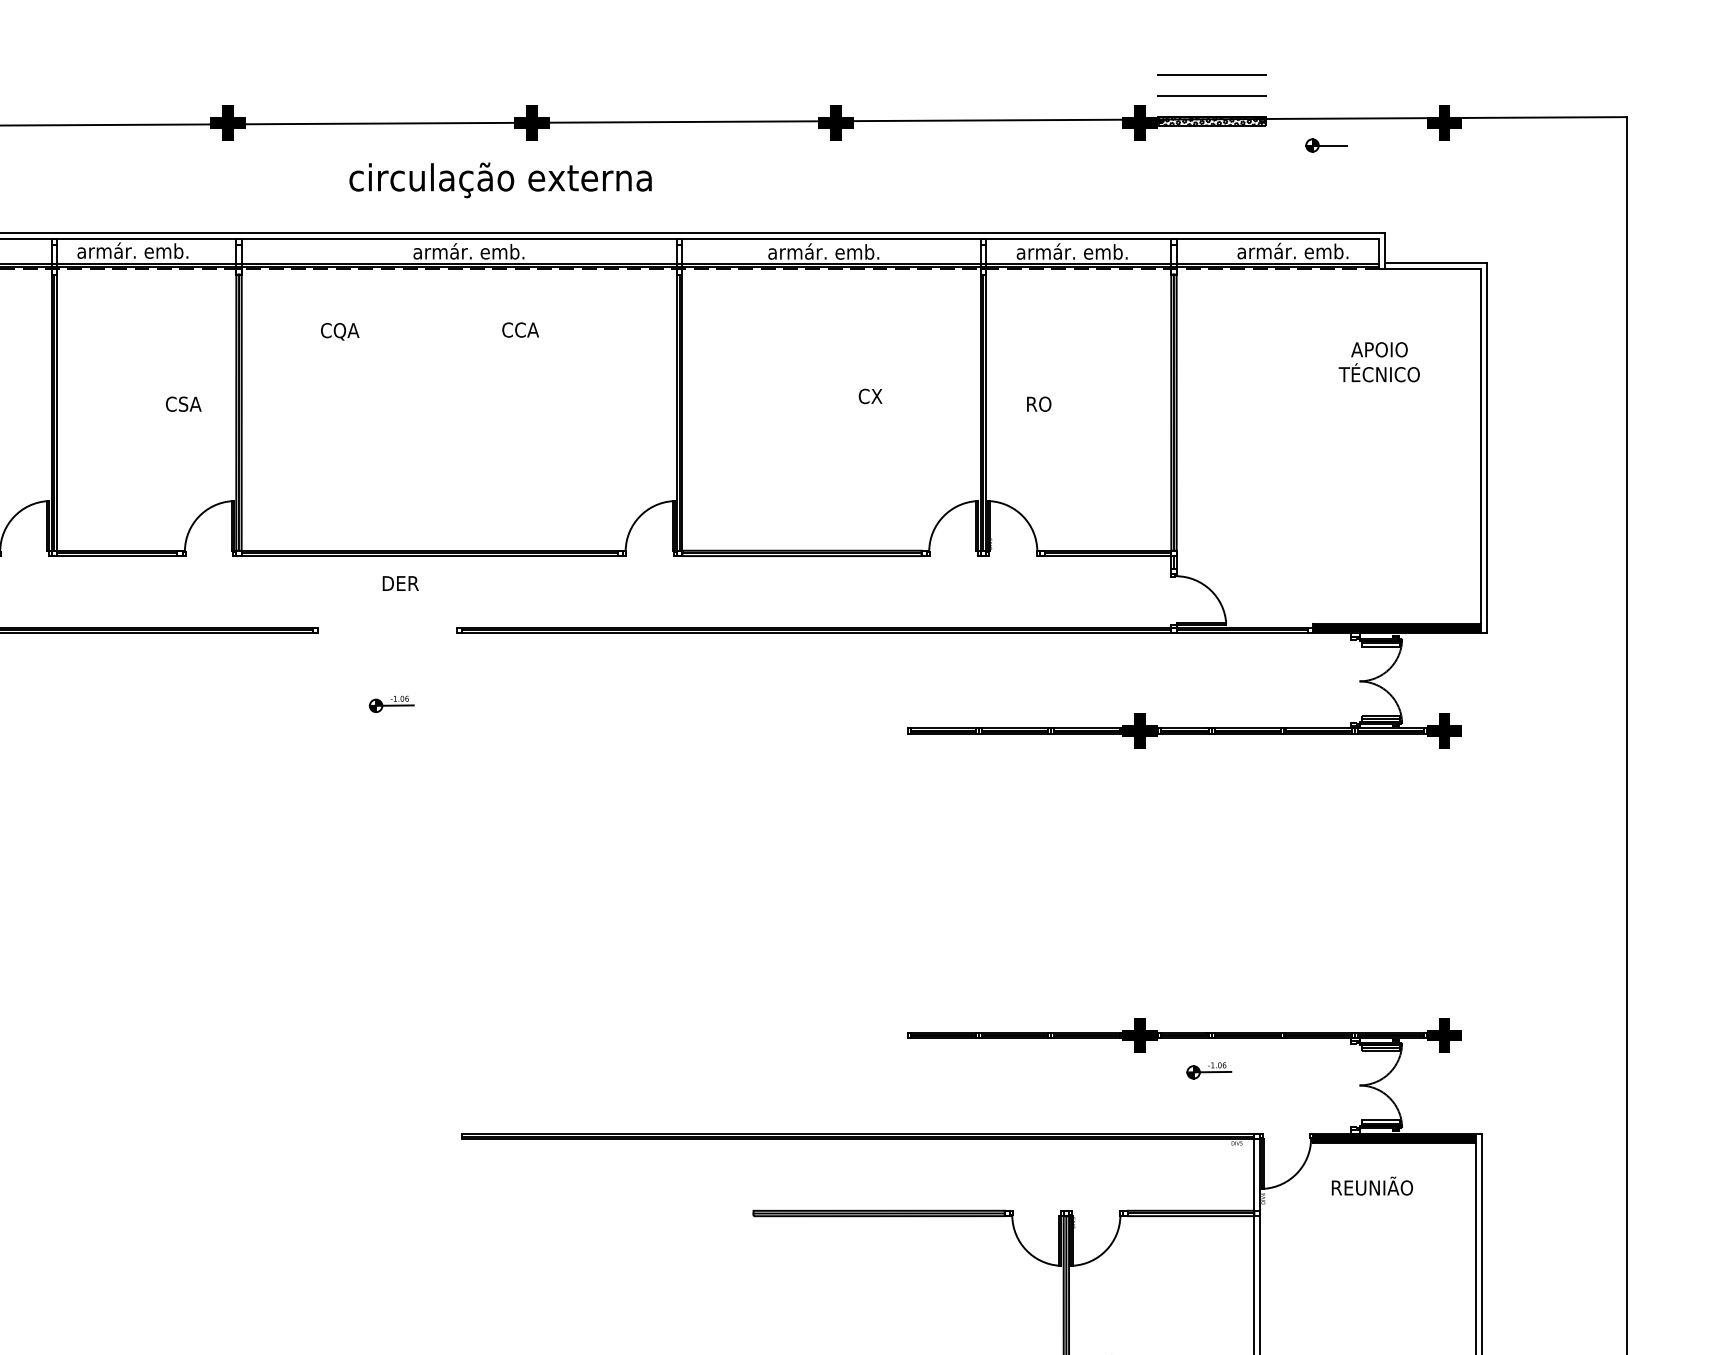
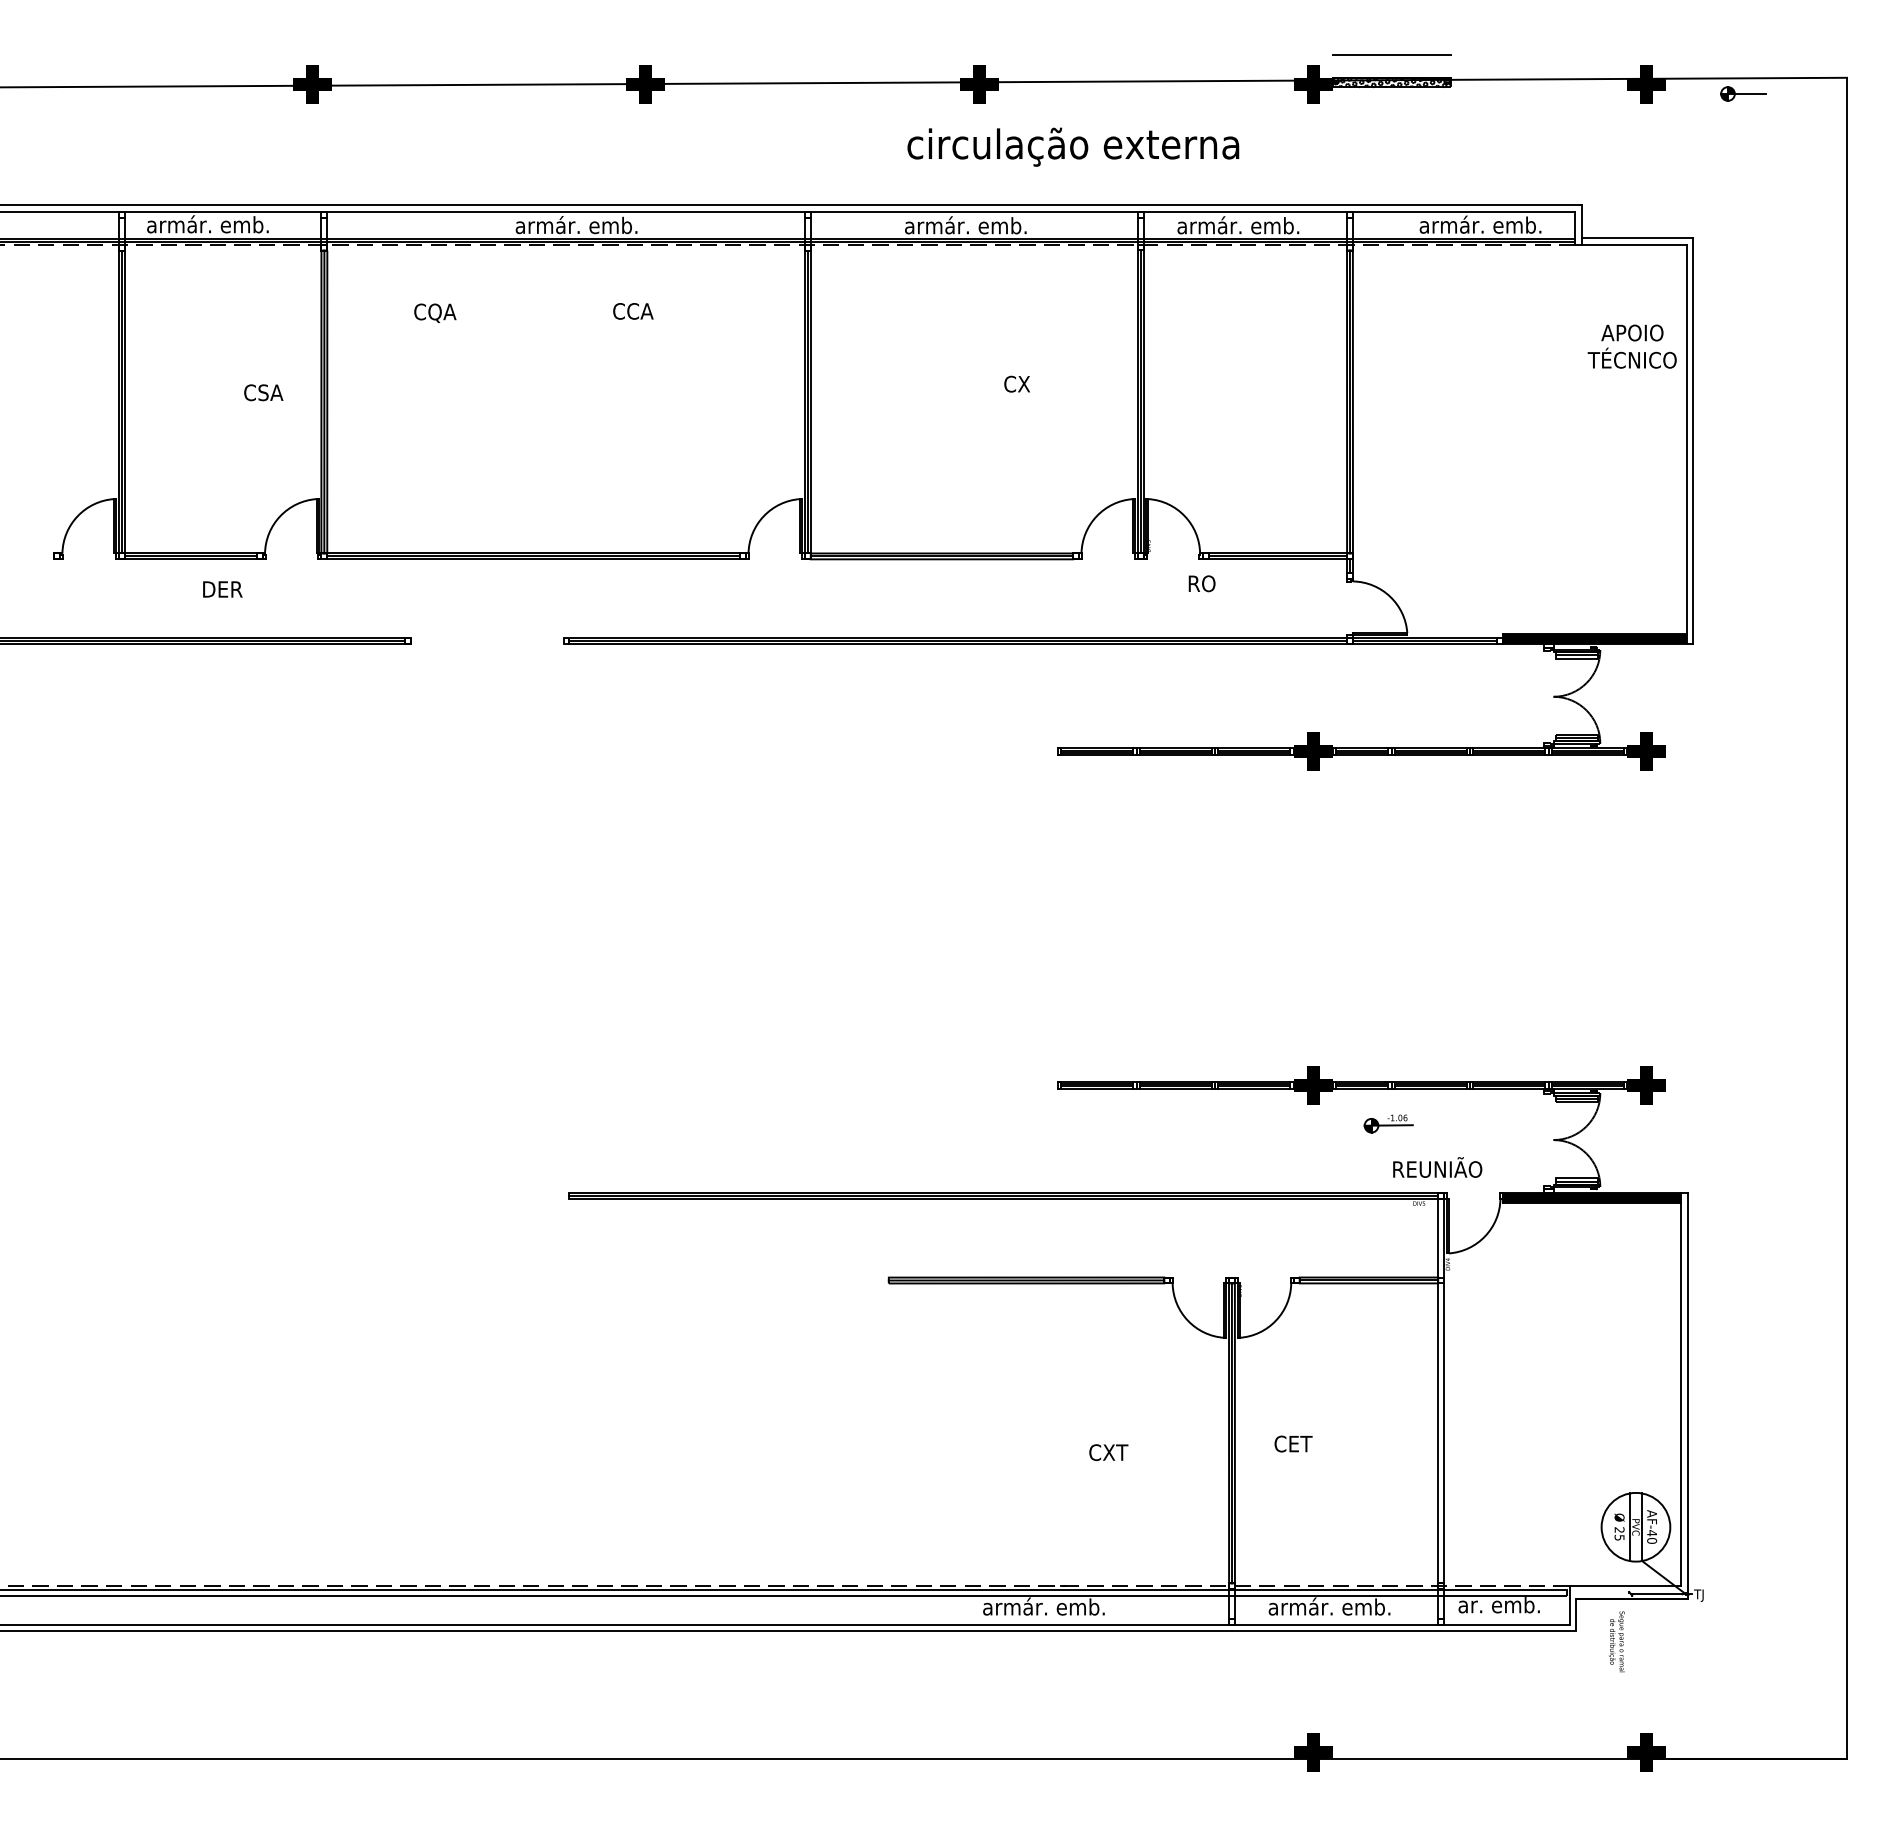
line: (1211, 74) -> (1391, 31), removed
part: (1326, 145) -> (1743, 93), moved
text: (500, 179) -> (1073, 146), moved
text: (1378, 362) -> (1631, 346), moved
text: (1038, 404) -> (1201, 583), moved
text: (400, 583) -> (222, 589), moved
part: (391, 703) -> (491, 721), removed
text: (1372, 1186) -> (1437, 1167), moved

